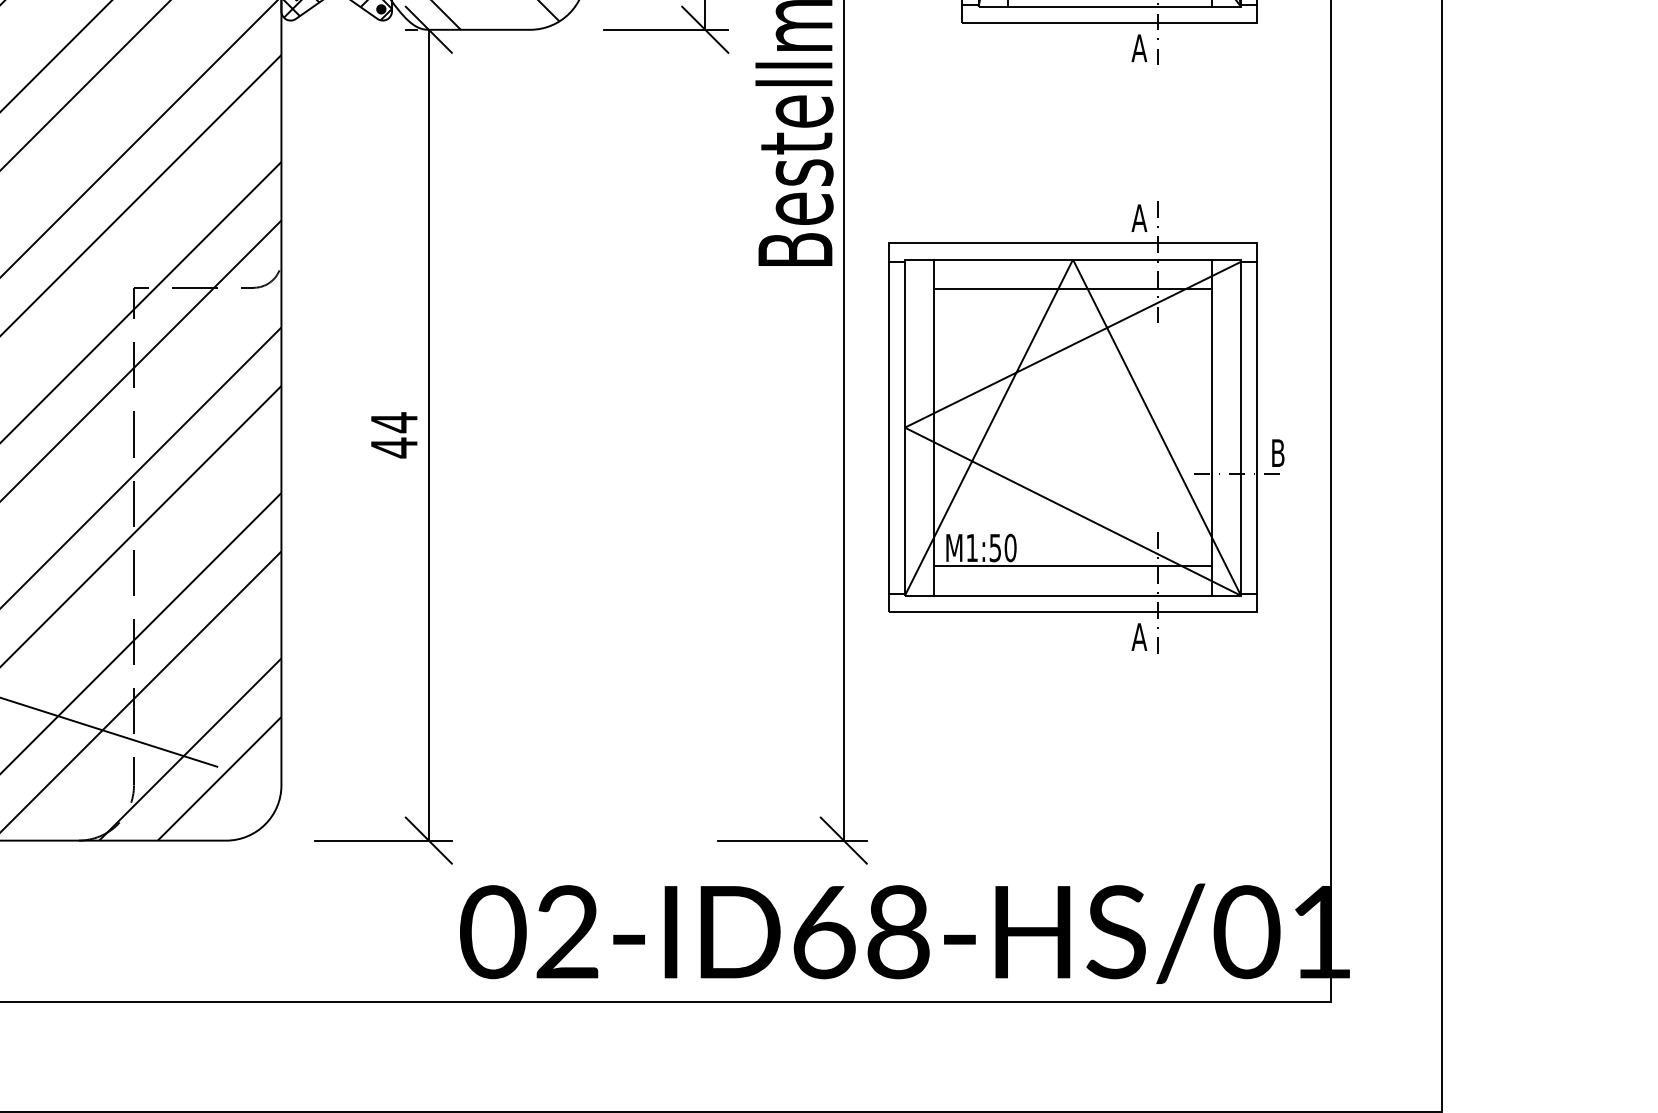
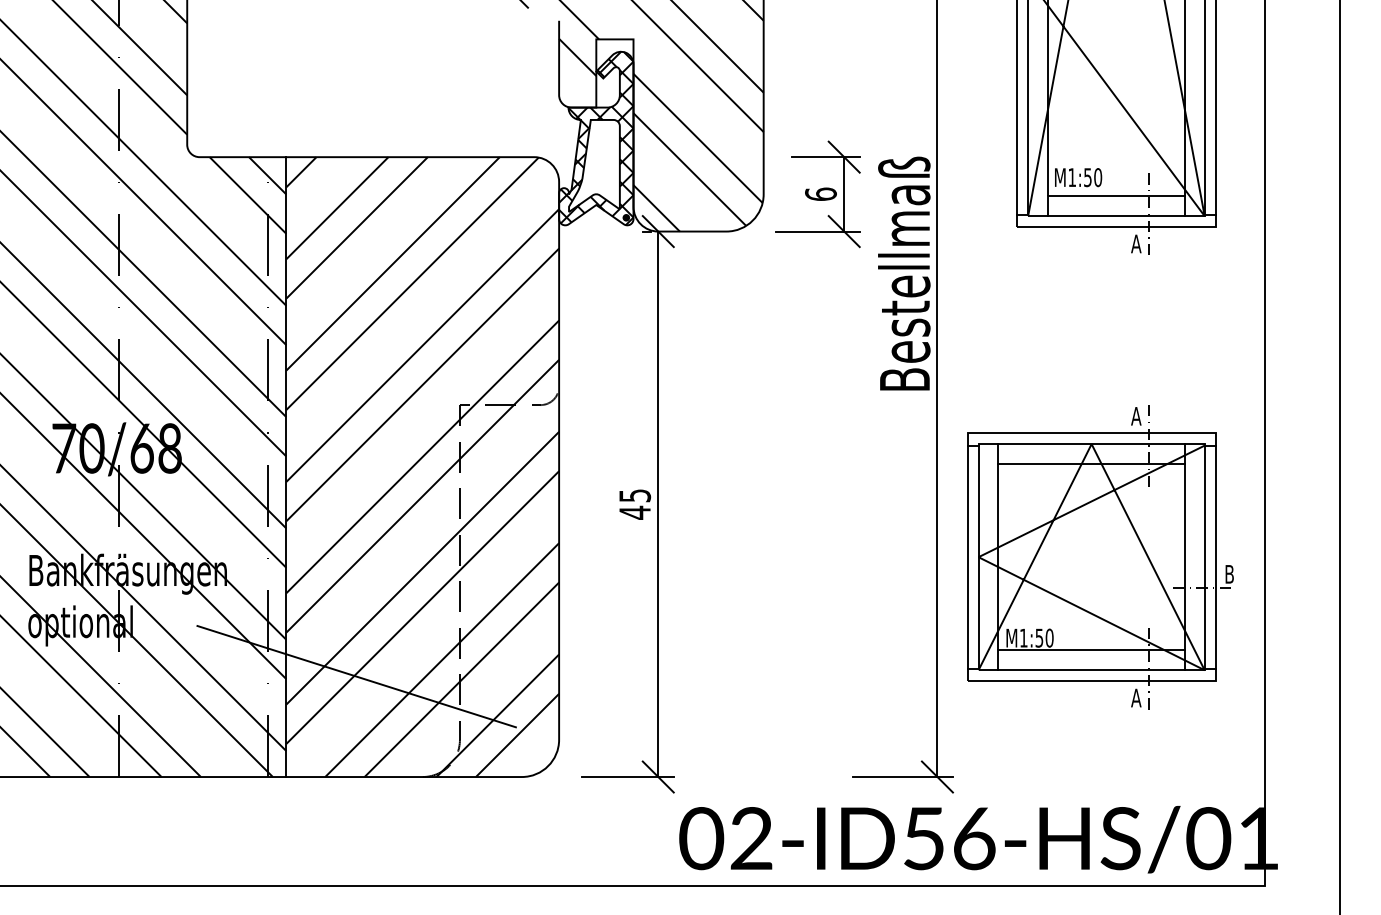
text: (394, 422) -> (635, 495), 44 -> 45
part: (1086, 428) -> (1100, 557), moved
text: (861, 932) -> (949, 838), 02-ID68-HS/01 -> 02-ID56-HS/01

